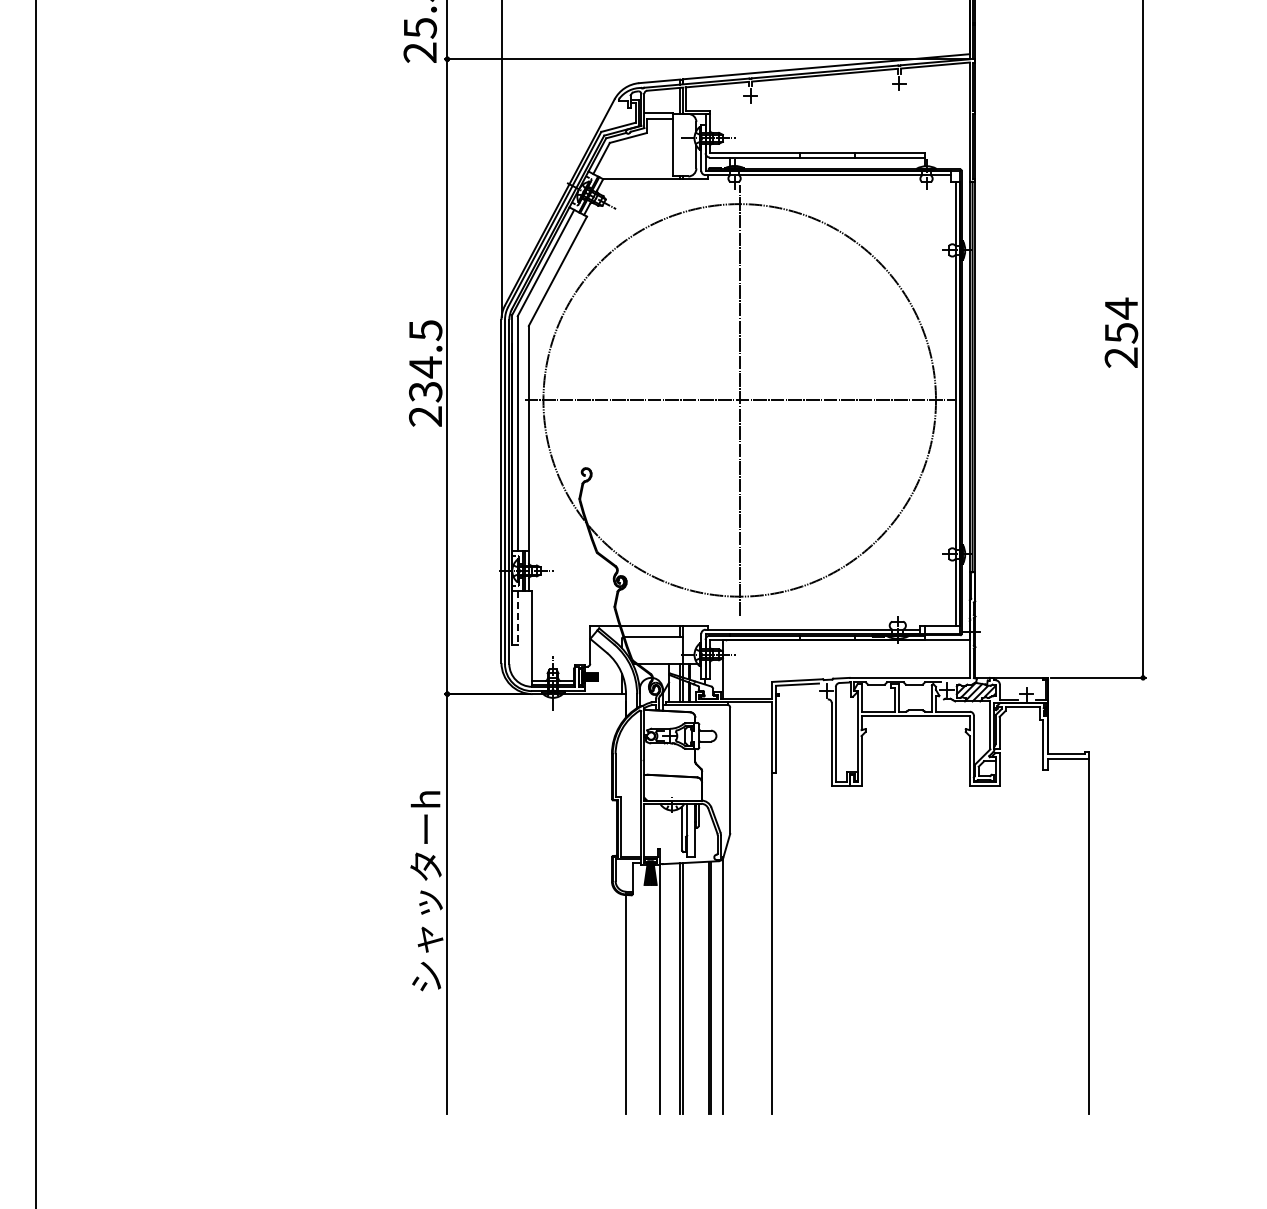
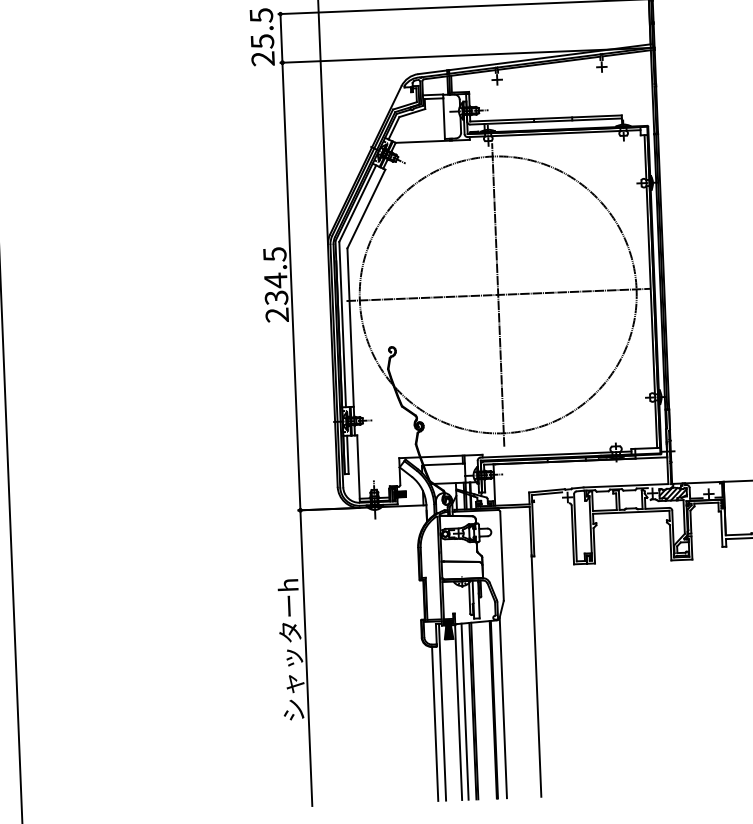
line: (517, 618) -> (347, 455), dashed -> solid
line: (637, 987) -> (442, 711), added
line: (669, 988) -> (465, 711), added

